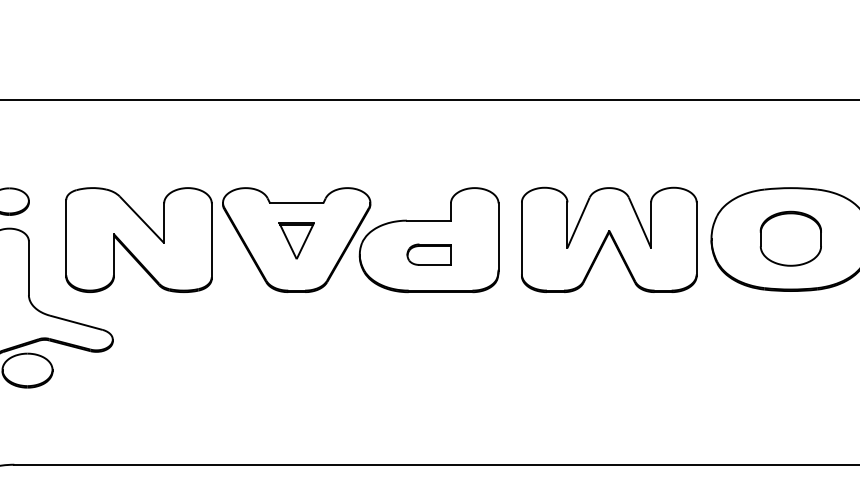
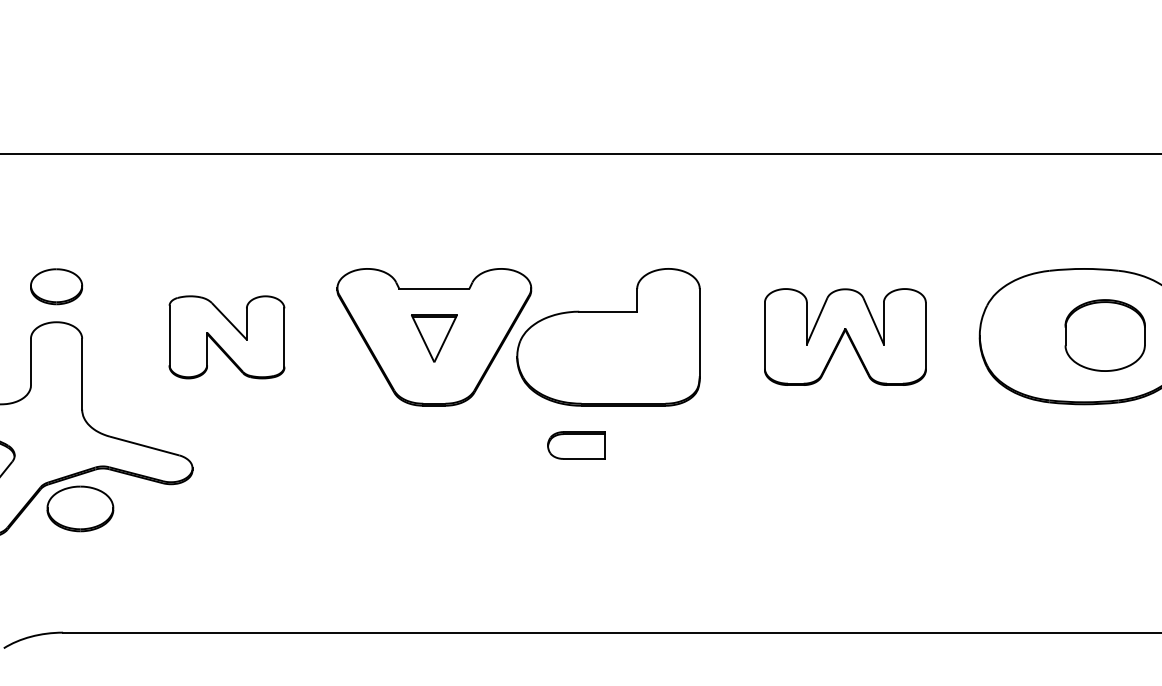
part: (790, 238) -> (1104, 335), moved
part: (609, 239) -> (845, 336), size x0.7
part: (138, 240) -> (226, 337), size x0.6
part: (429, 254) -> (576, 445), moved

